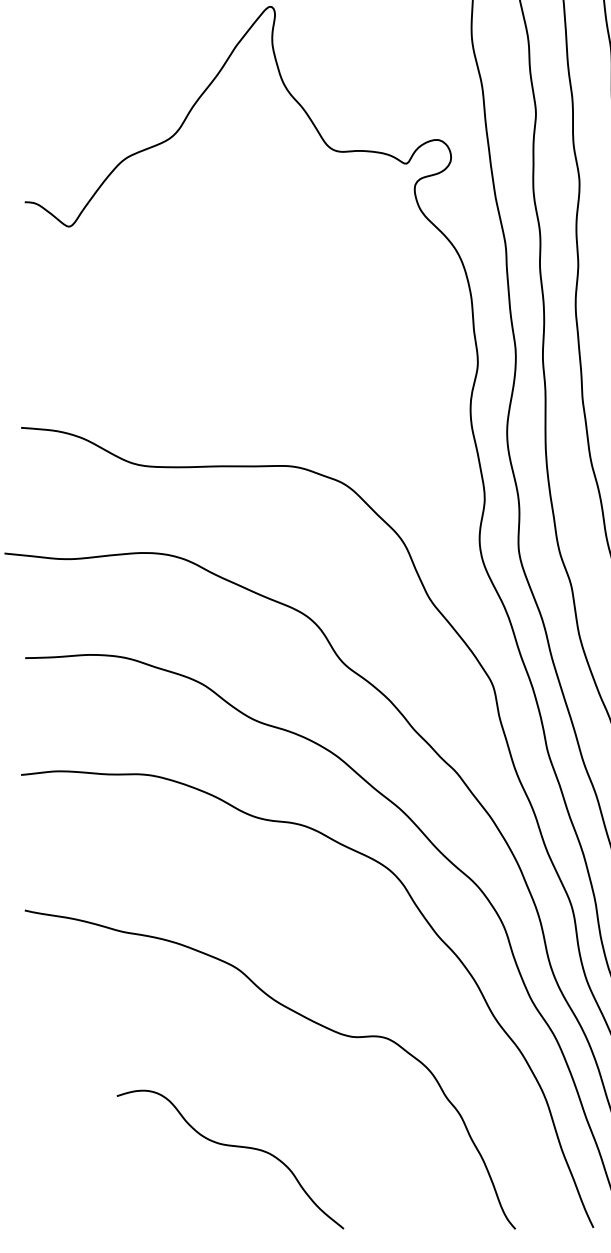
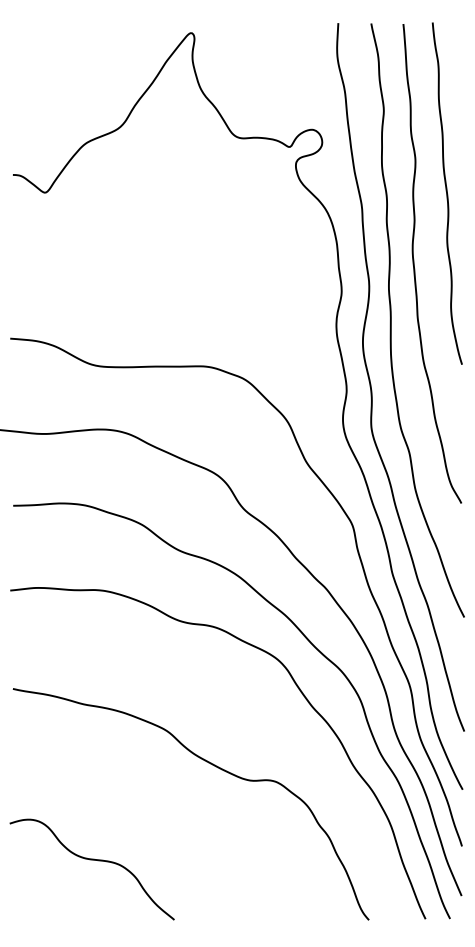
curve: (229, 1146) -> (91, 860), moved

